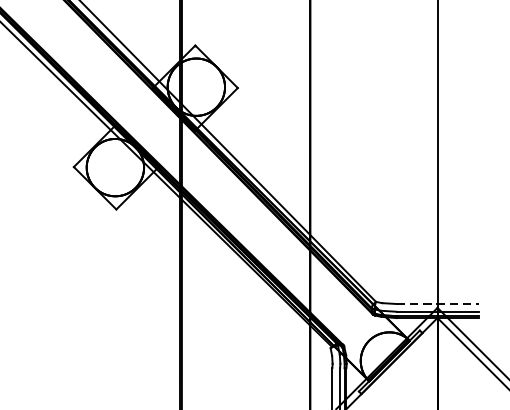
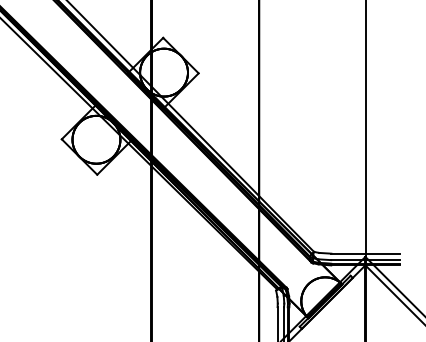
line: (438, 303) -> (366, 253), dashed -> solid

